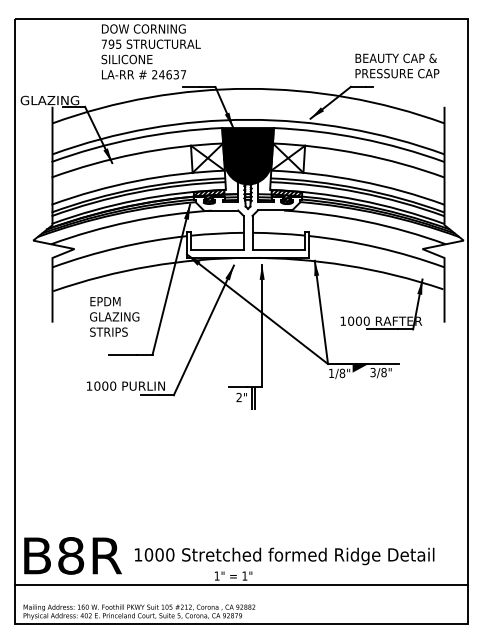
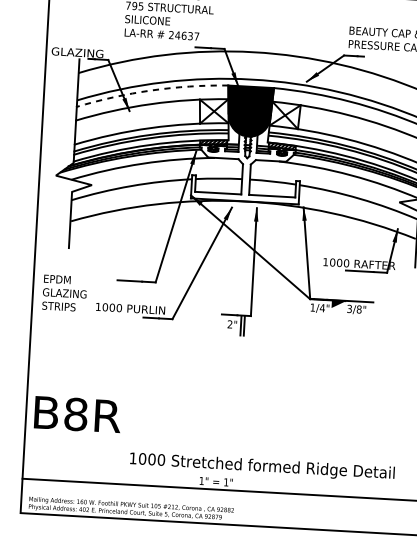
arc: (135, 138) -> (151, 90), solid -> dashed
text: (114, 316) -> (64, 292), moved
text: (342, 373) -> (322, 308), 1/8" -> 1/4"
text: (72, 555) -> (77, 414), moved

